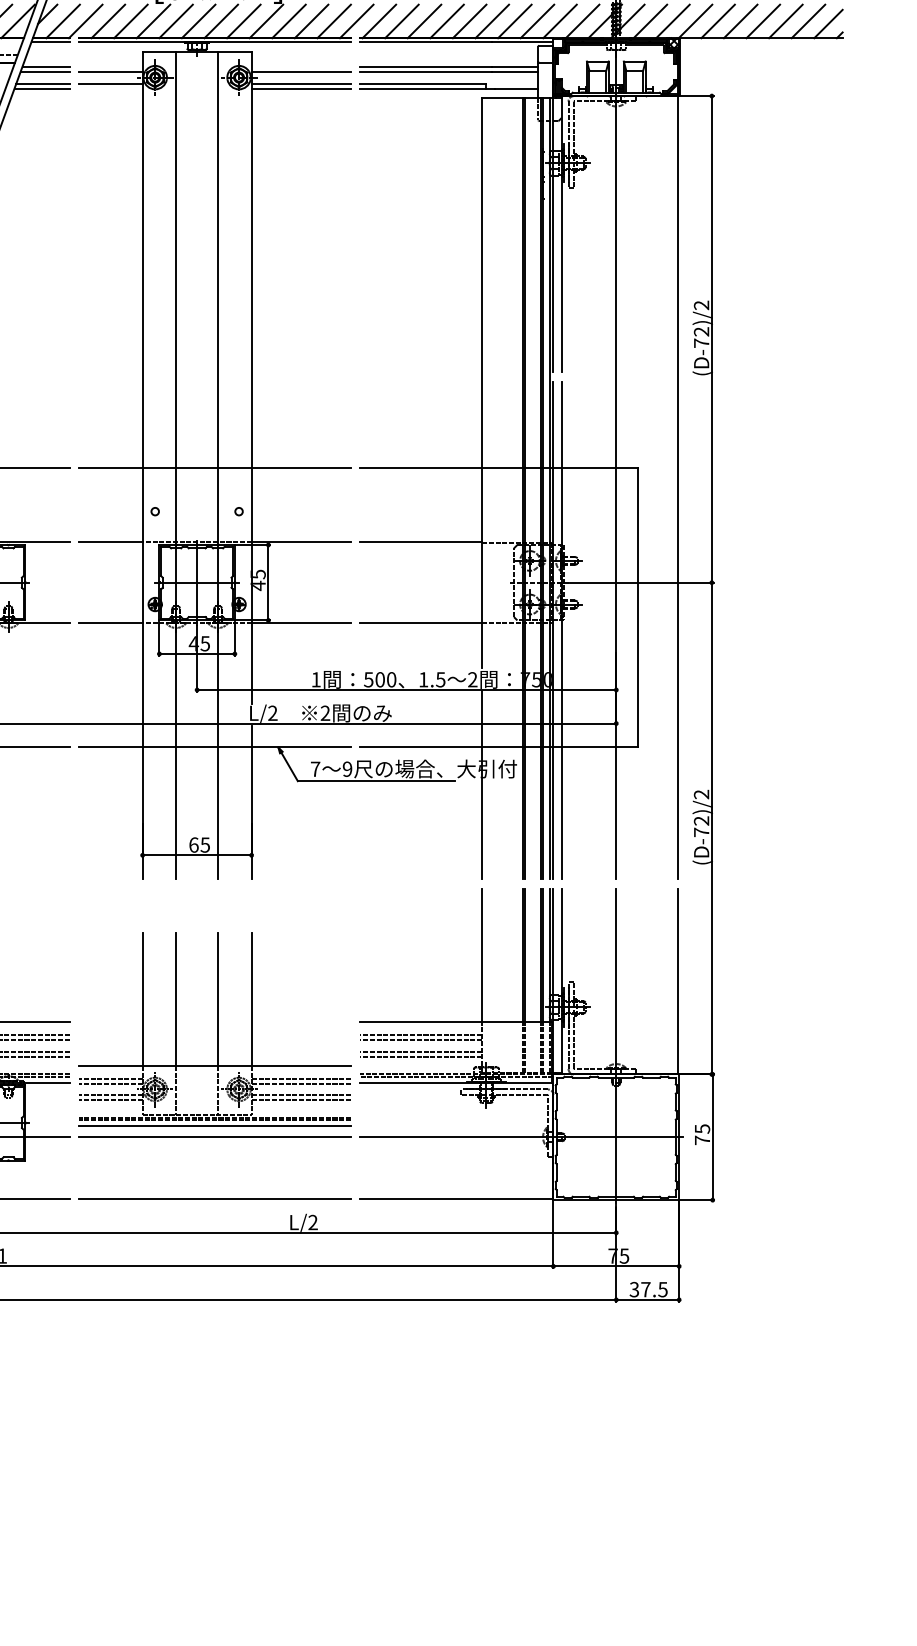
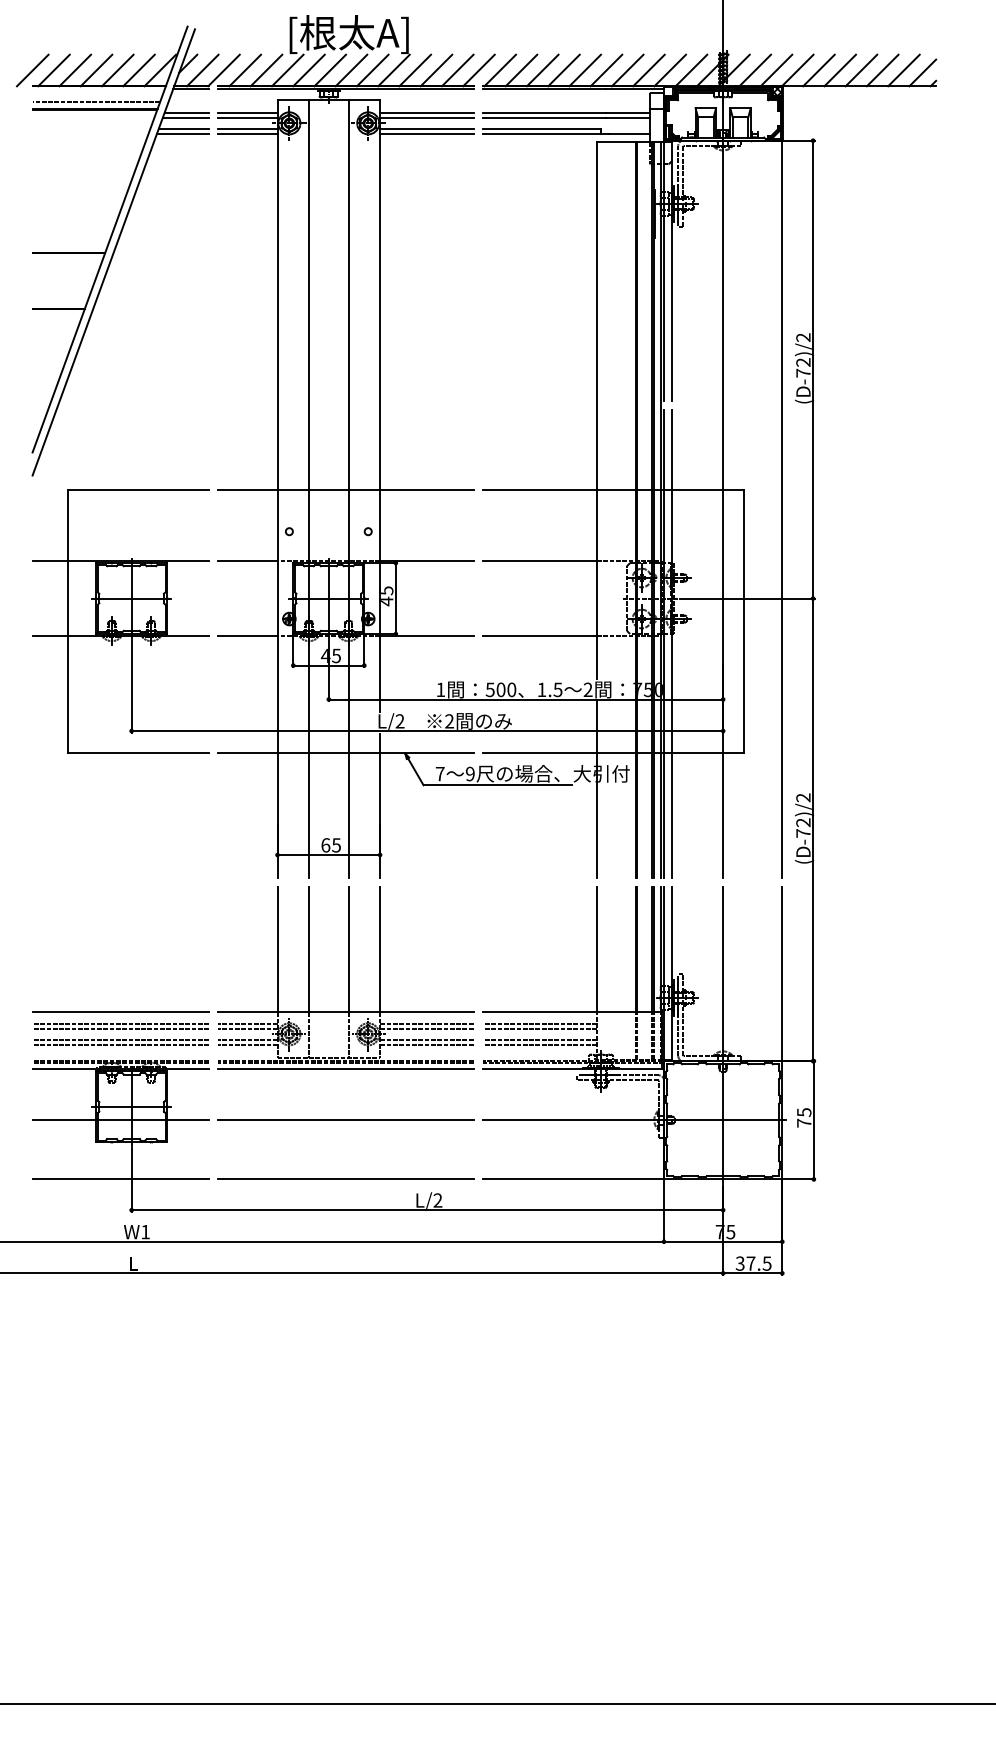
line: (110, 67) -> (247, 113), added
line: (300, 67) -> (426, 113), added
line: (110, 88) -> (247, 133), added
part: (214, 1029) -> (345, 977), moved

